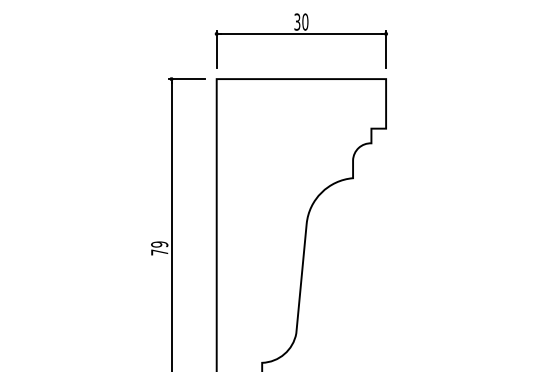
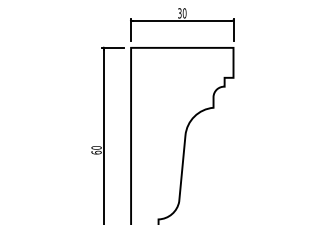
text: (159, 248) -> (96, 150), 79 -> 60

